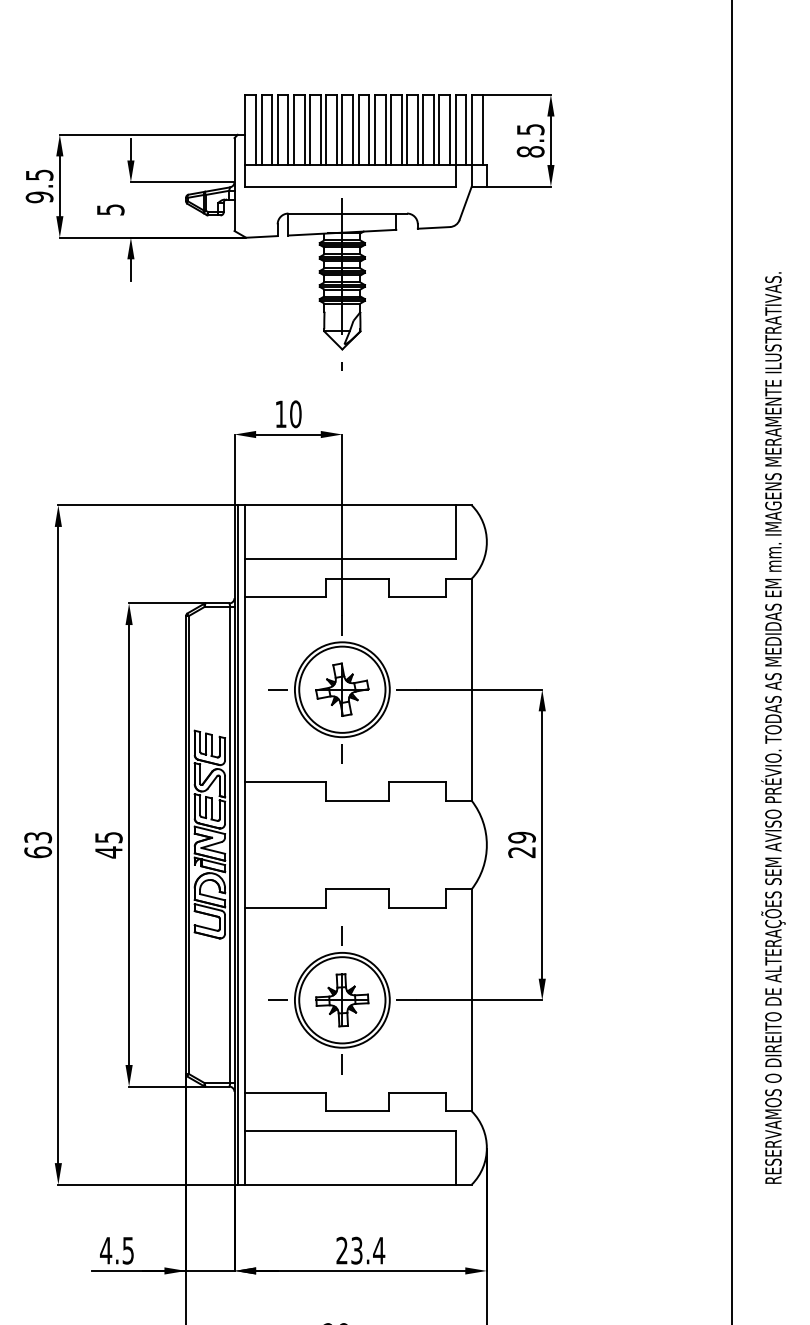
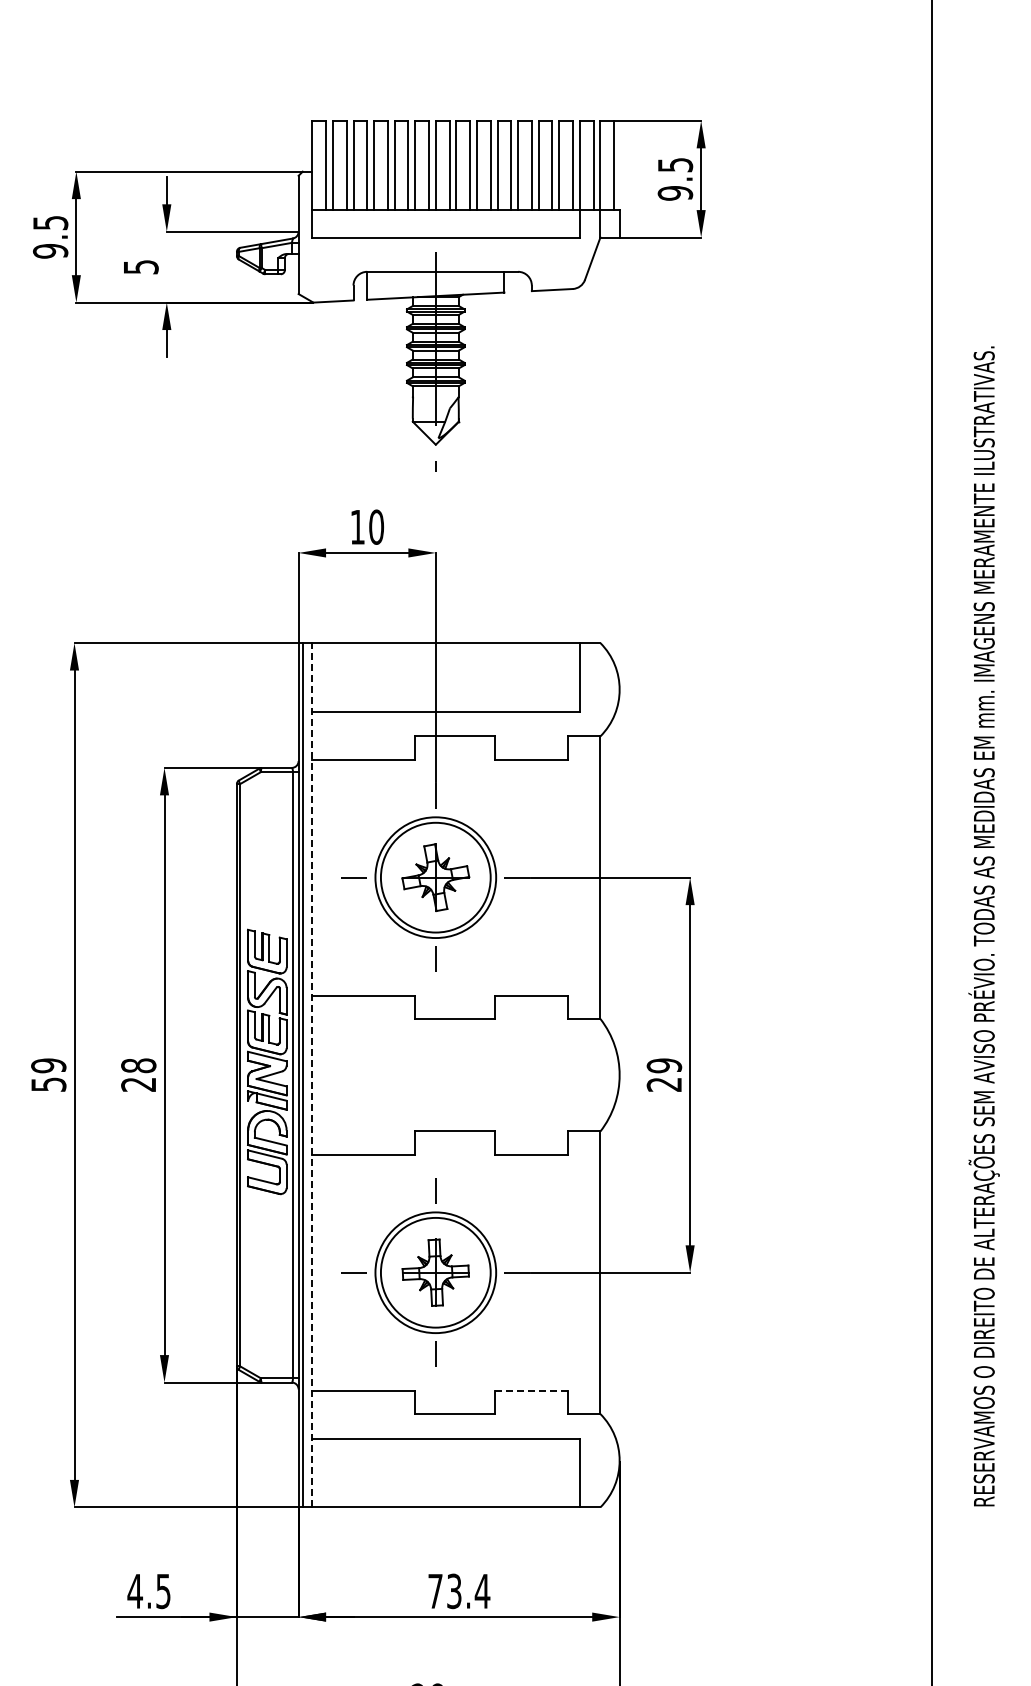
text: (530, 151) -> (675, 193), 8.5 -> 9.5
text: (37, 844) -> (48, 1074), 63 -> 59
line: (245, 844) -> (312, 1074), solid -> dashed
text: (108, 845) -> (138, 1075), 45 -> 28
line: (417, 1092) -> (531, 1390), solid -> dashed
text: (342, 1250) -> (435, 1590), 23.4 -> 73.4

